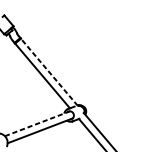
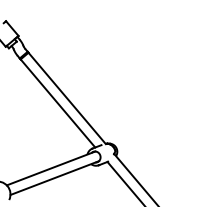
line: (49, 72) -> (67, 98), dashed -> solid
line: (37, 123) -> (50, 168), dashed -> solid

